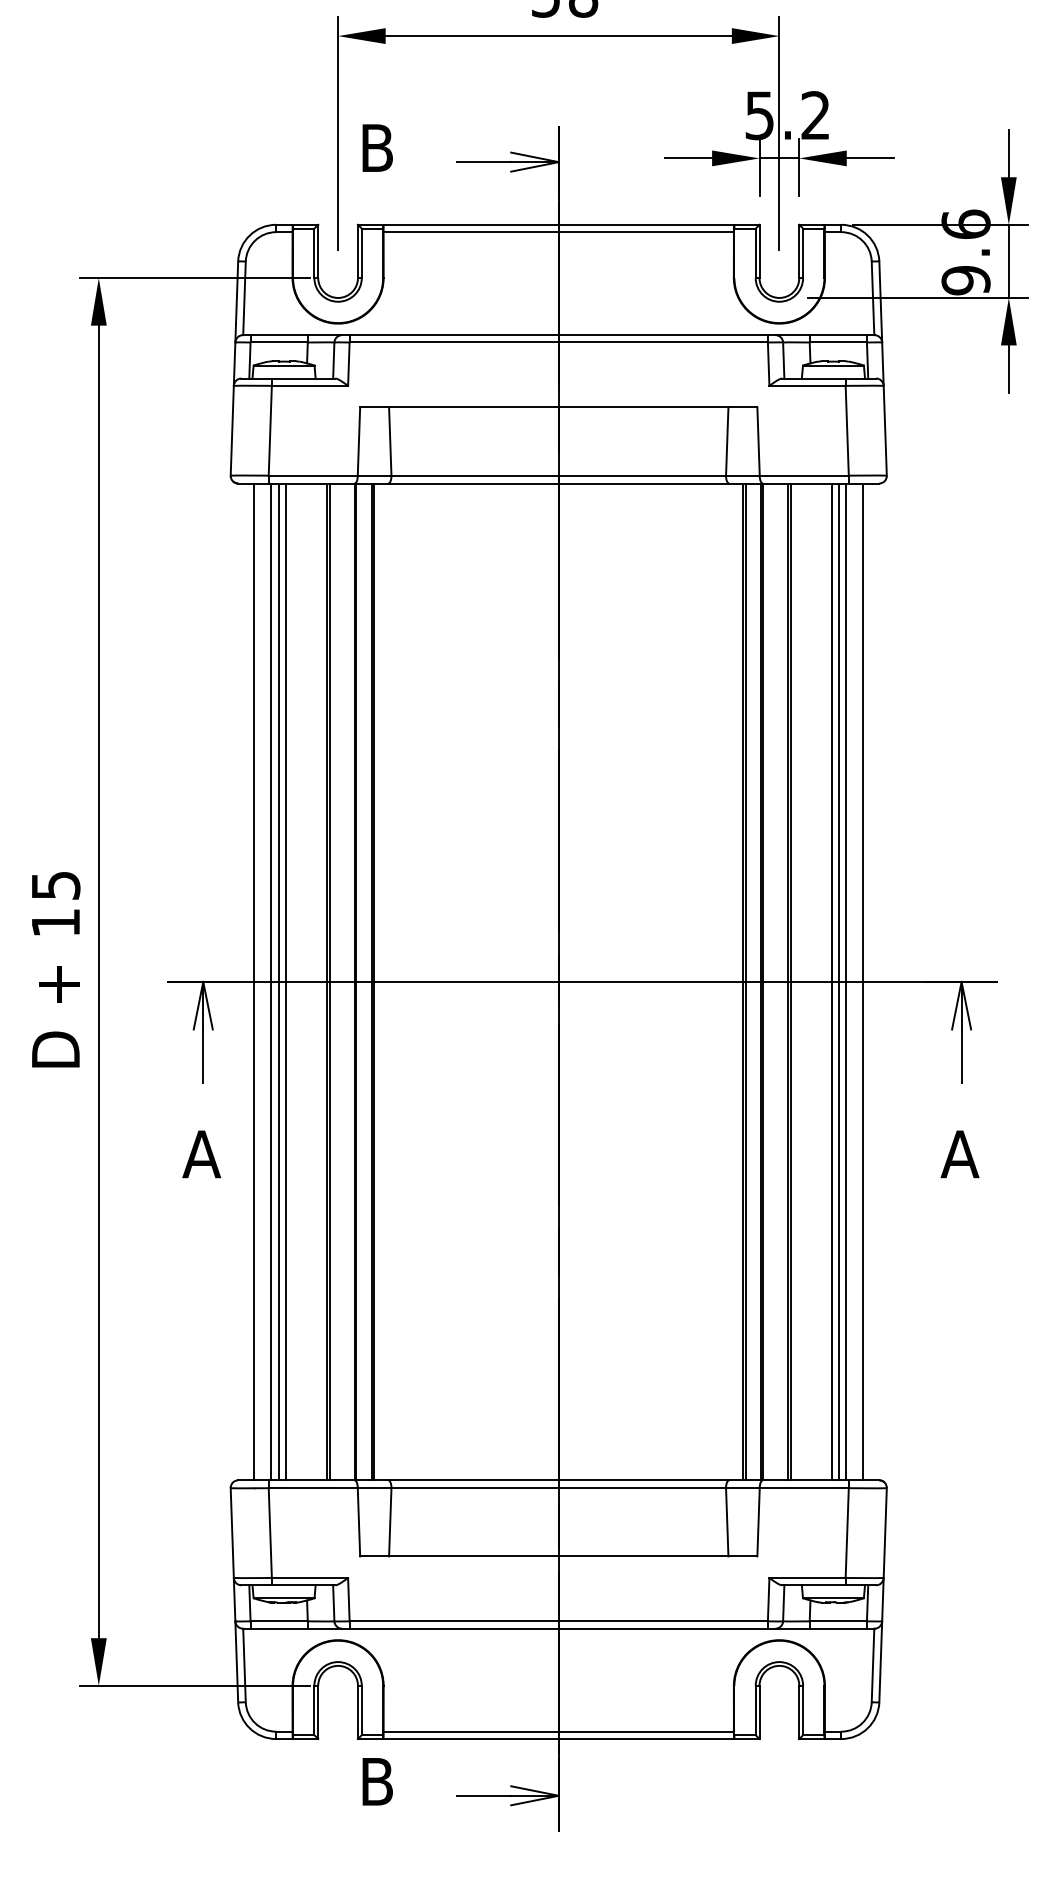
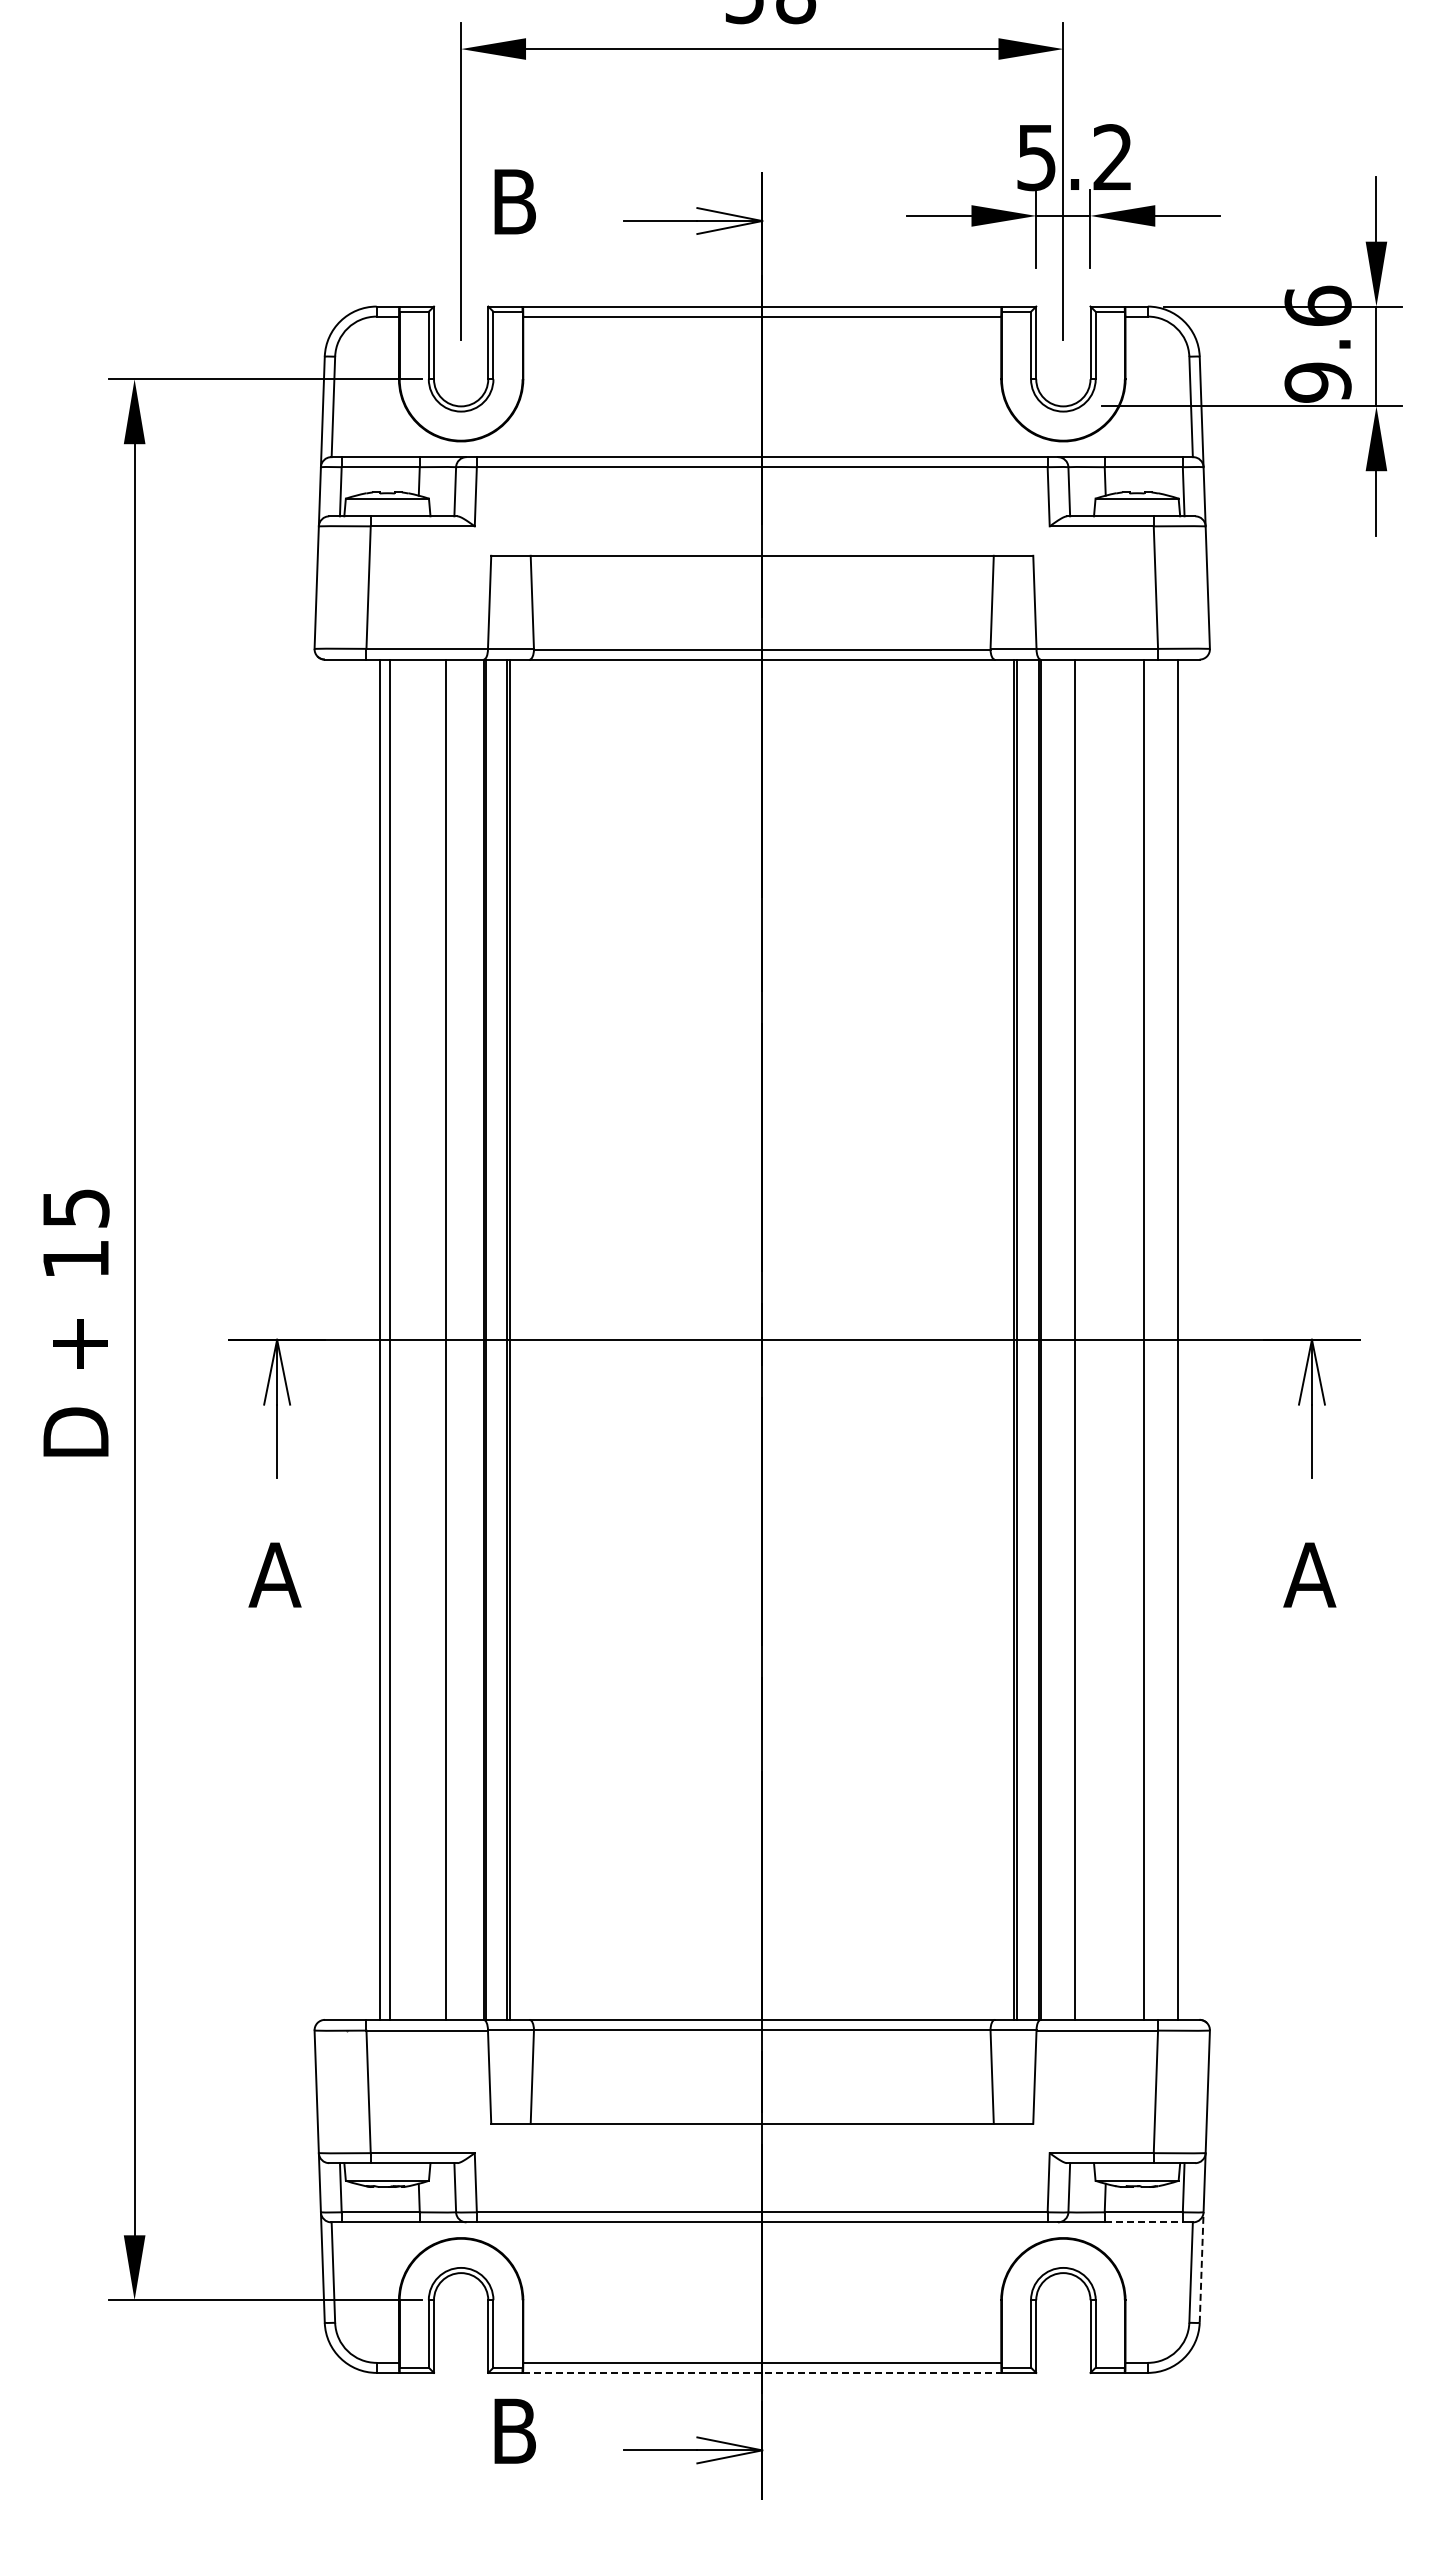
line: (254, 981) -> (346, 1339), removed
line: (270, 981) -> (369, 1339), removed
line: (329, 981) -> (449, 1339), removed
line: (790, 981) -> (1078, 1339), removed
line: (831, 981) -> (1134, 1339), removed
line: (846, 981) -> (1154, 1339), removed
line: (838, 1628) -> (1144, 2222), solid -> dashed
line: (880, 1661) -> (1201, 2267), solid -> dashed
line: (558, 1738) -> (762, 2372), solid -> dashed

